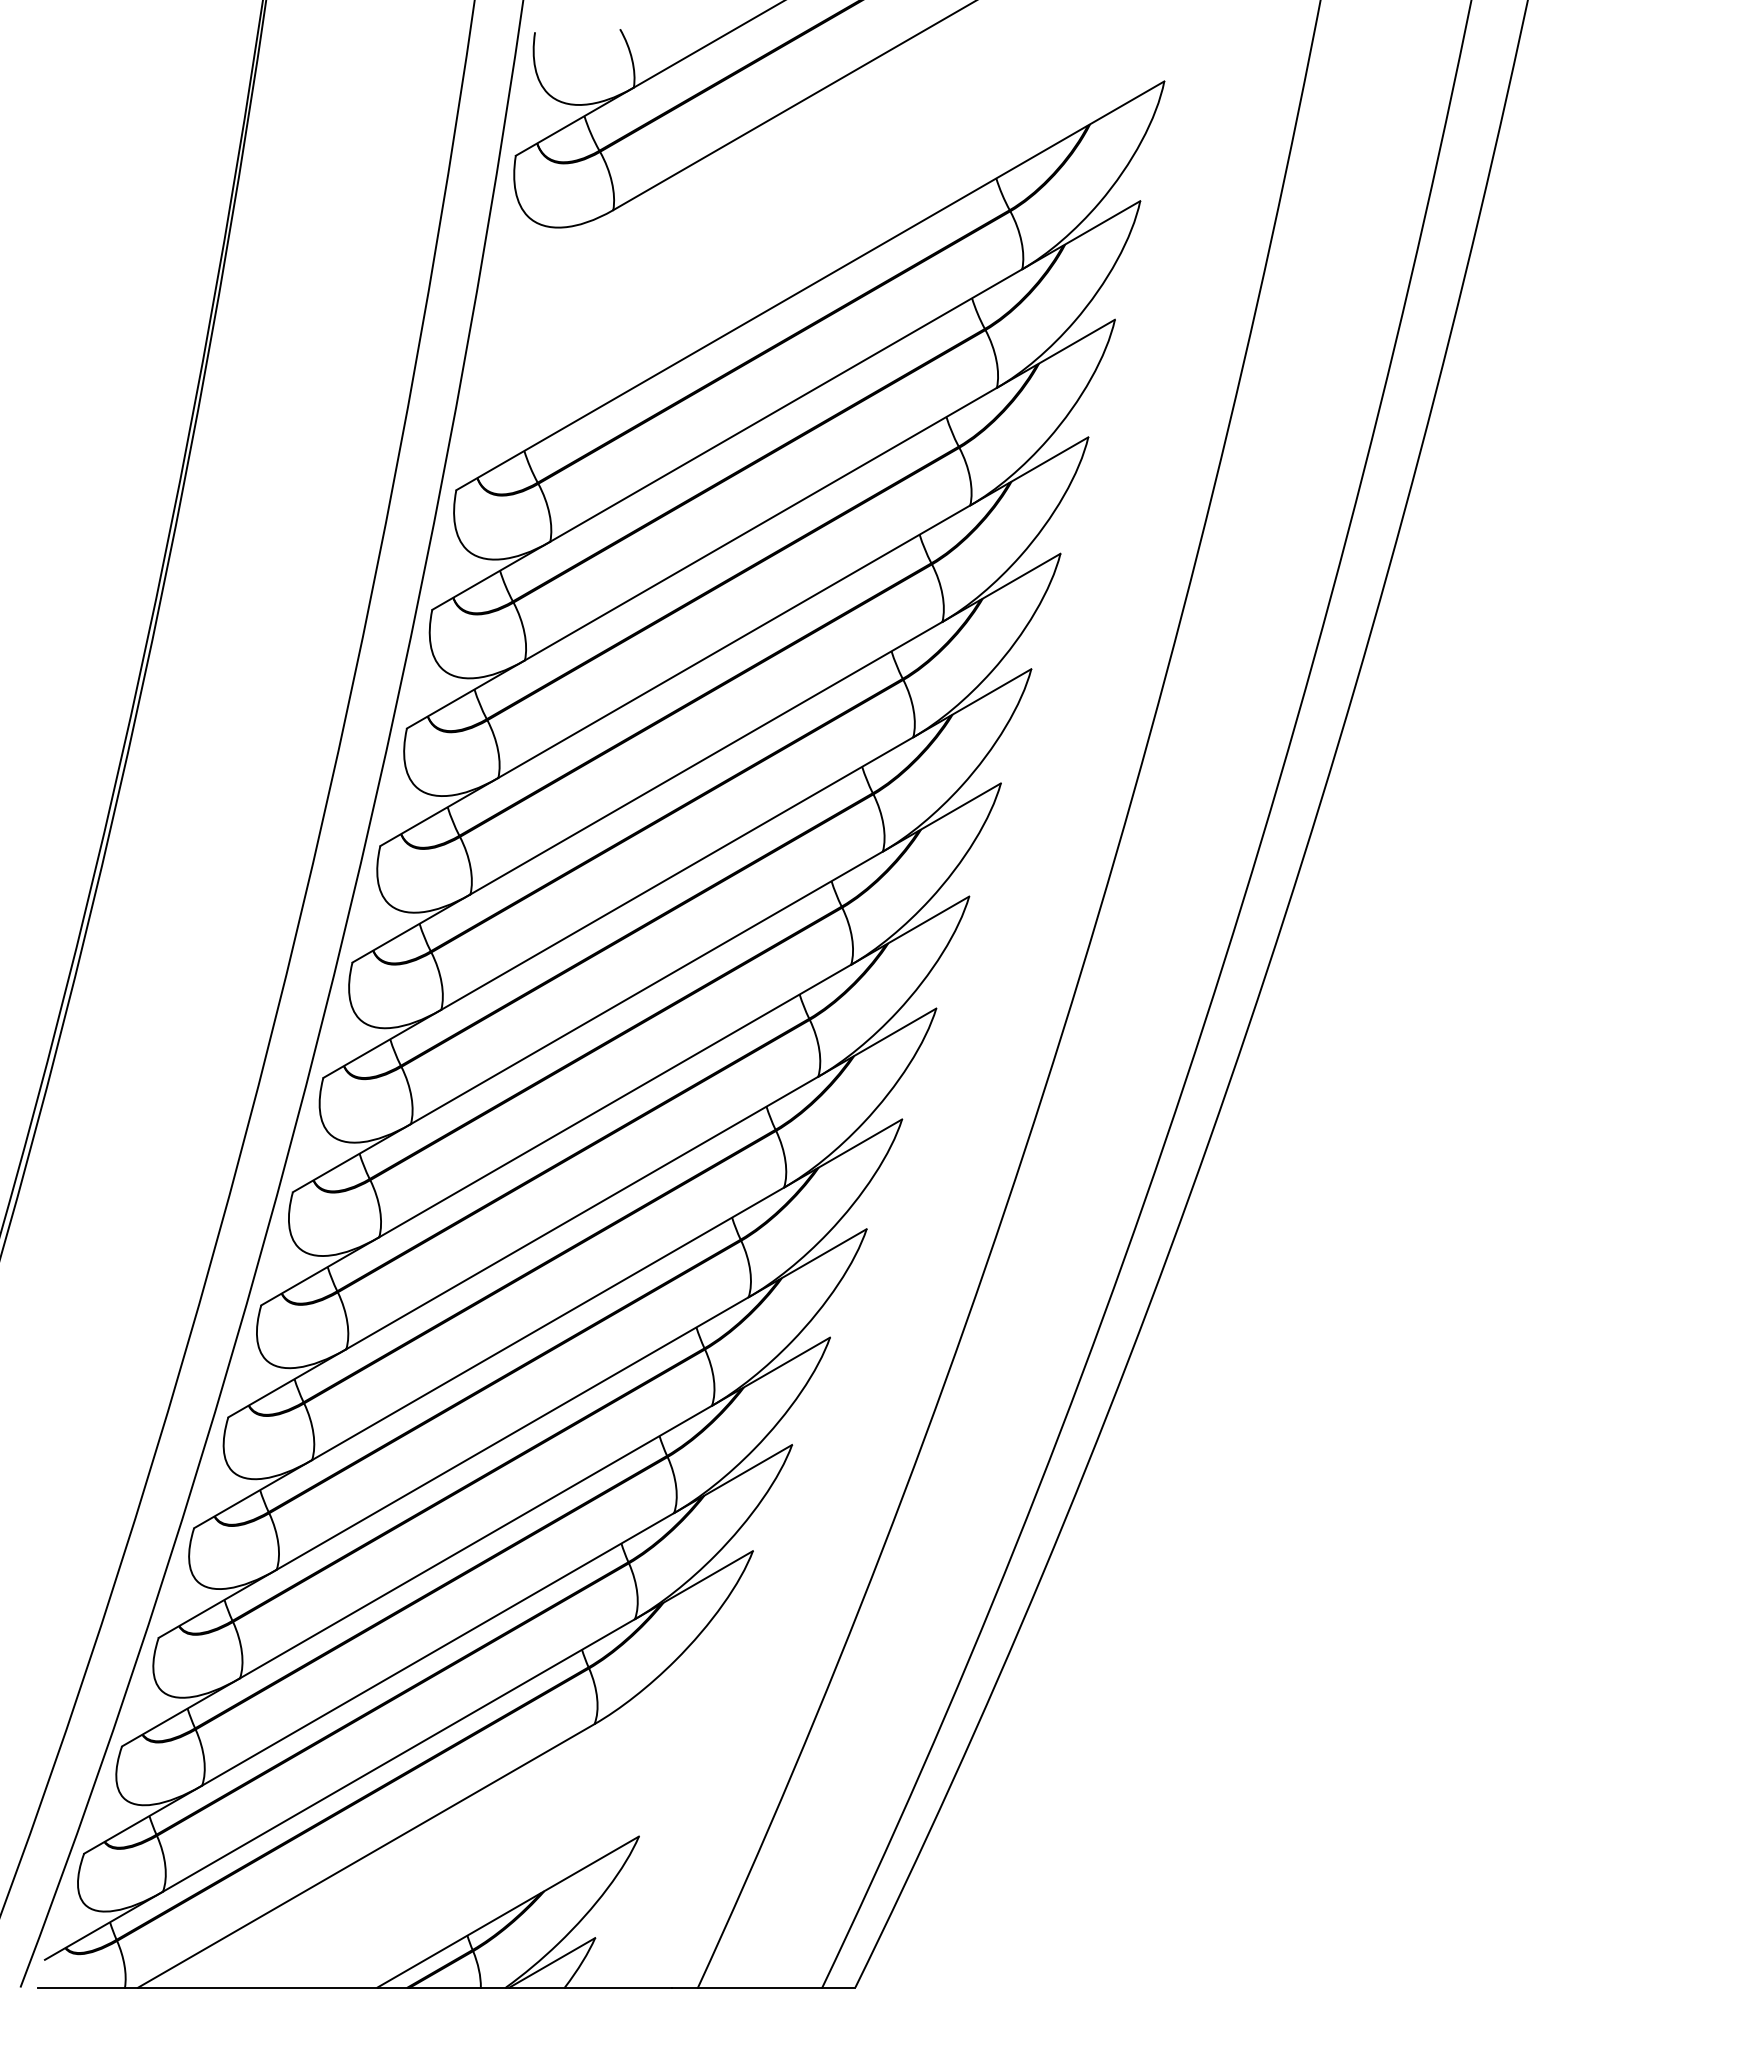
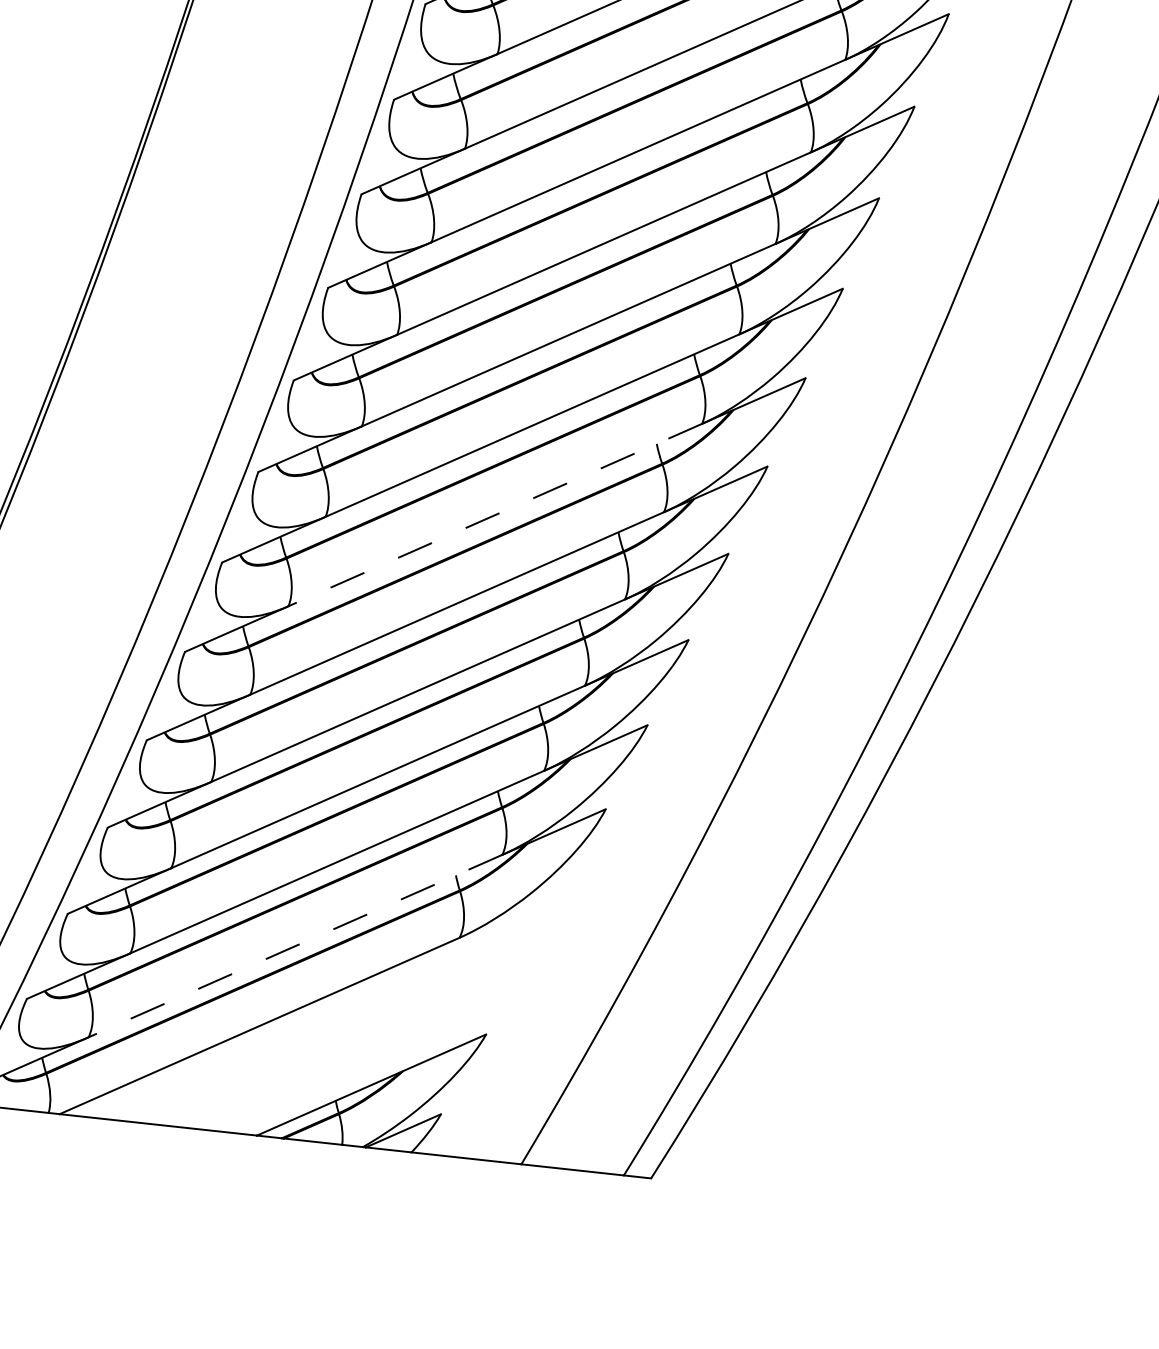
line: (582, 1213) -> (495, 515), solid -> dashed
line: (398, 1755) -> (295, 946), solid -> dashed

